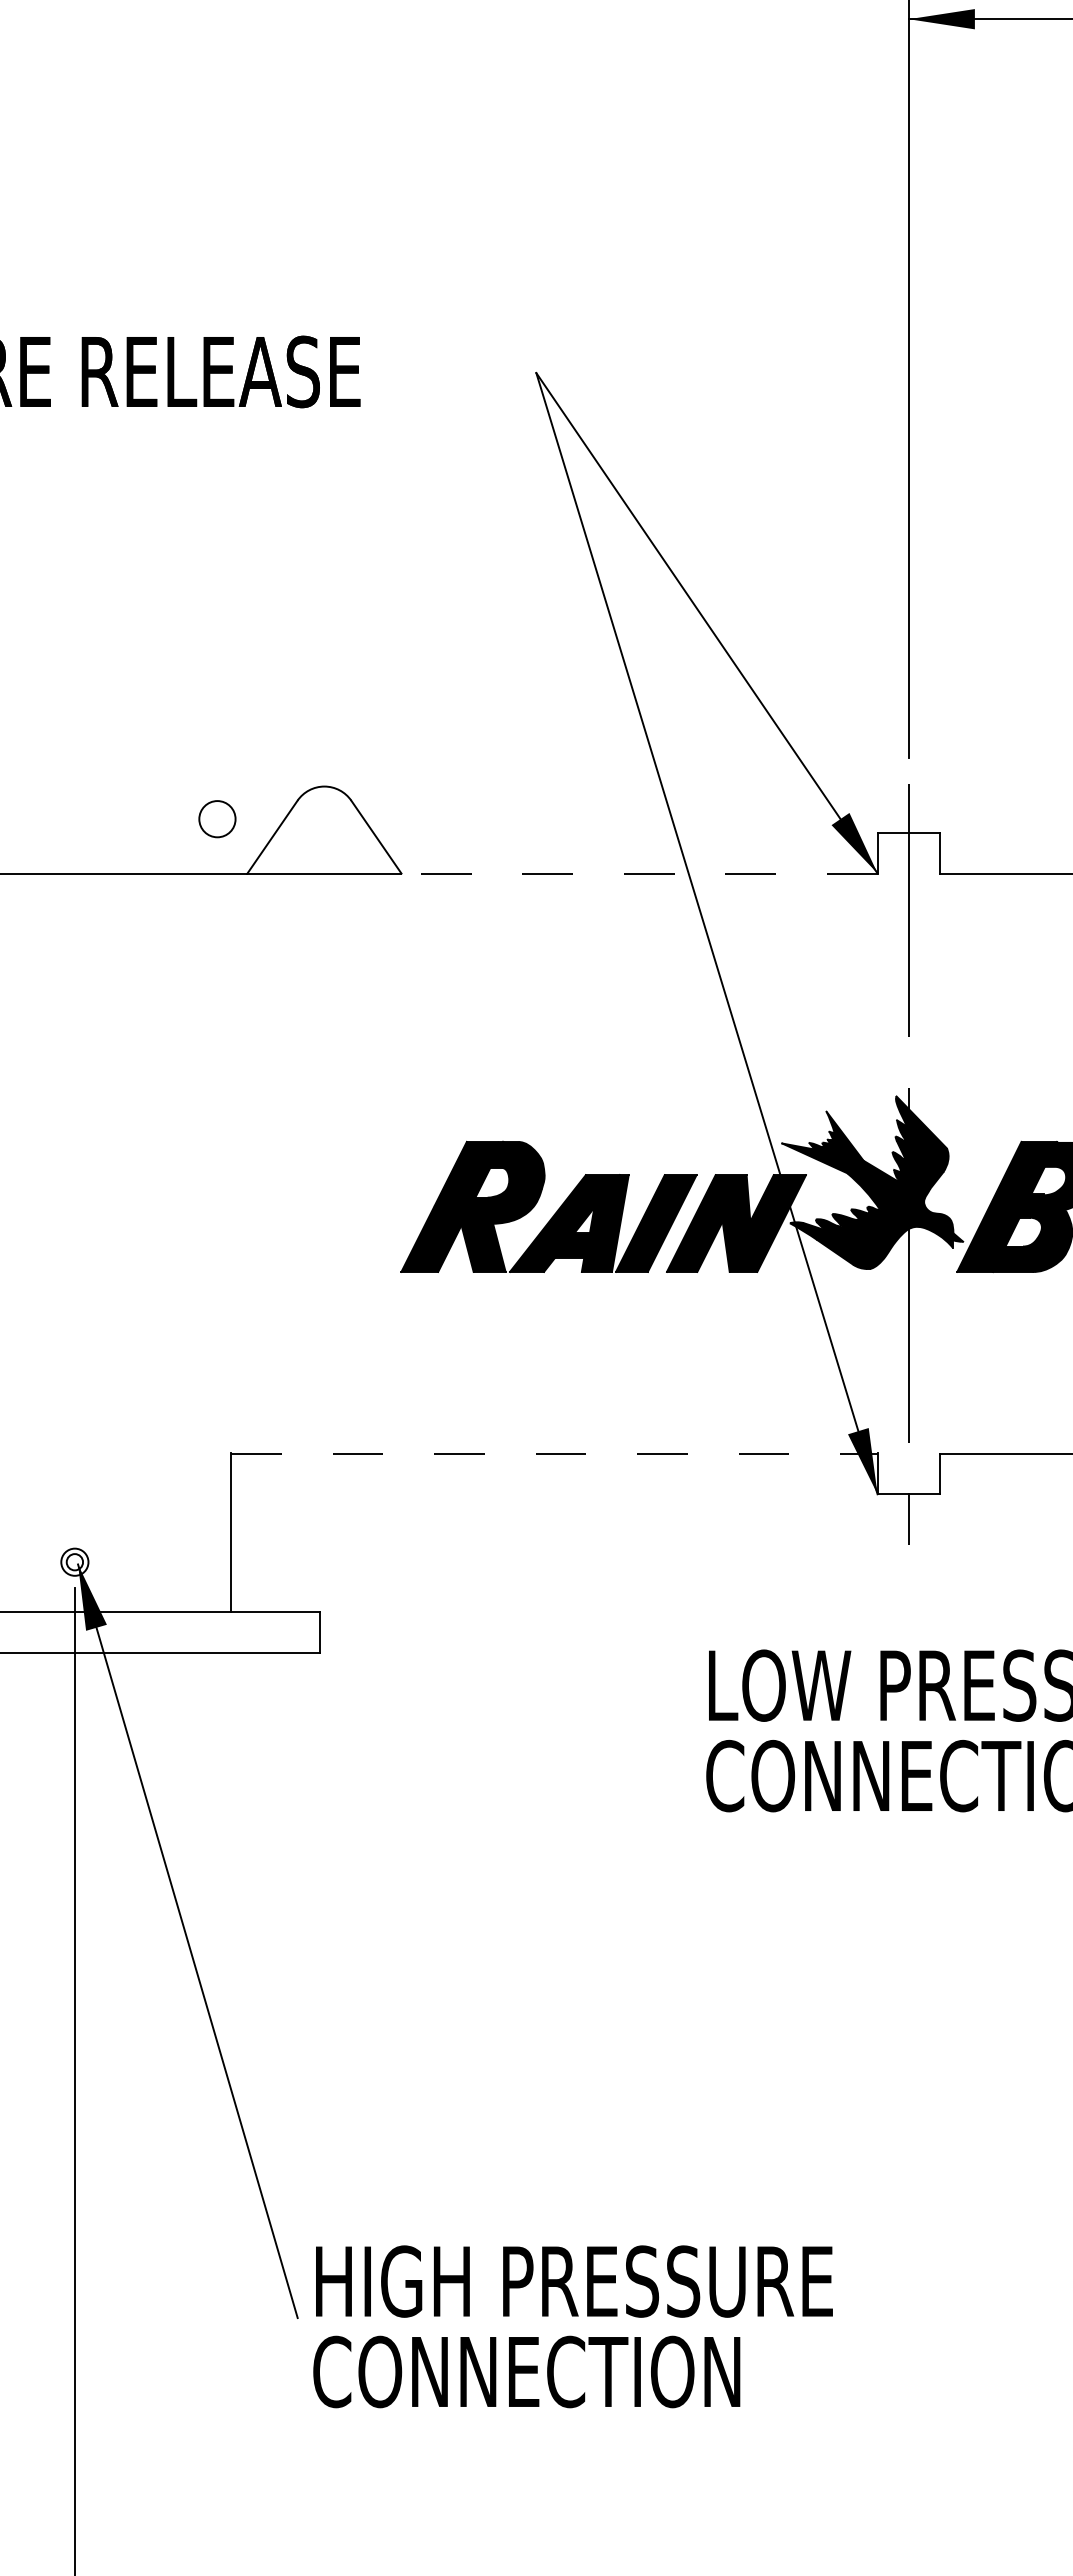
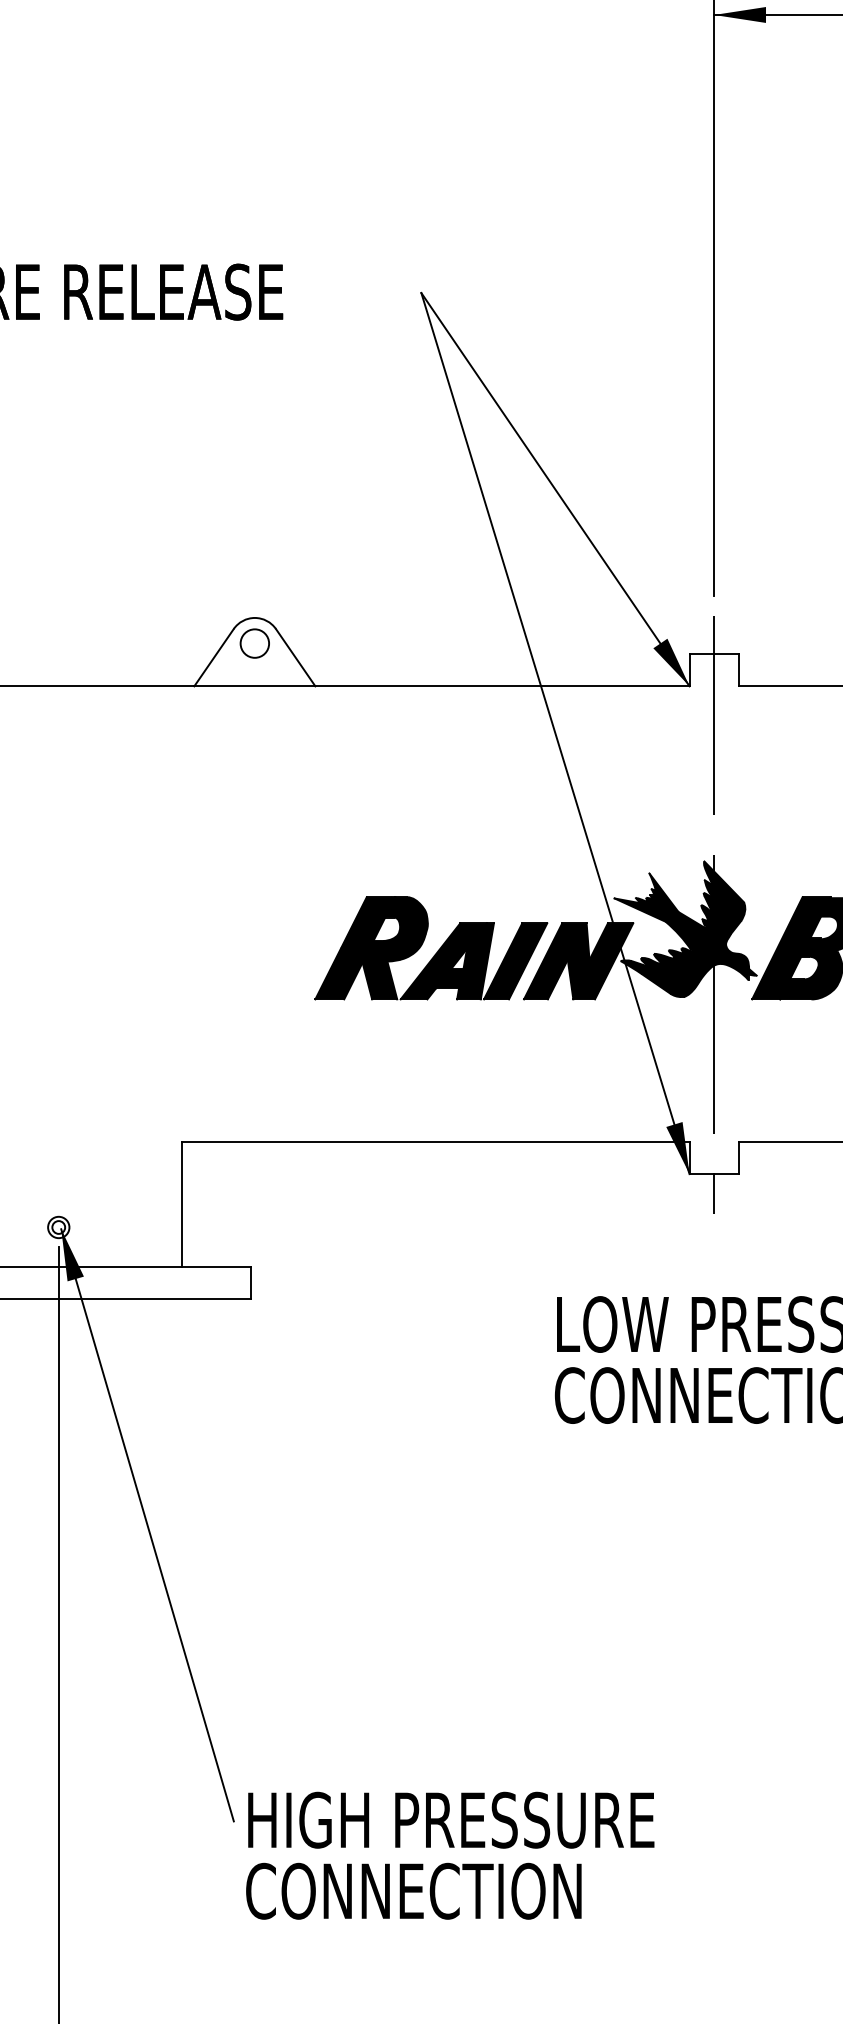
circle: (217, 819) -> (254, 643), moved
line: (639, 873) -> (502, 686), dashed -> solid
line: (554, 1453) -> (435, 1142), dashed -> solid
text: (572, 2326) -> (449, 1855), moved

